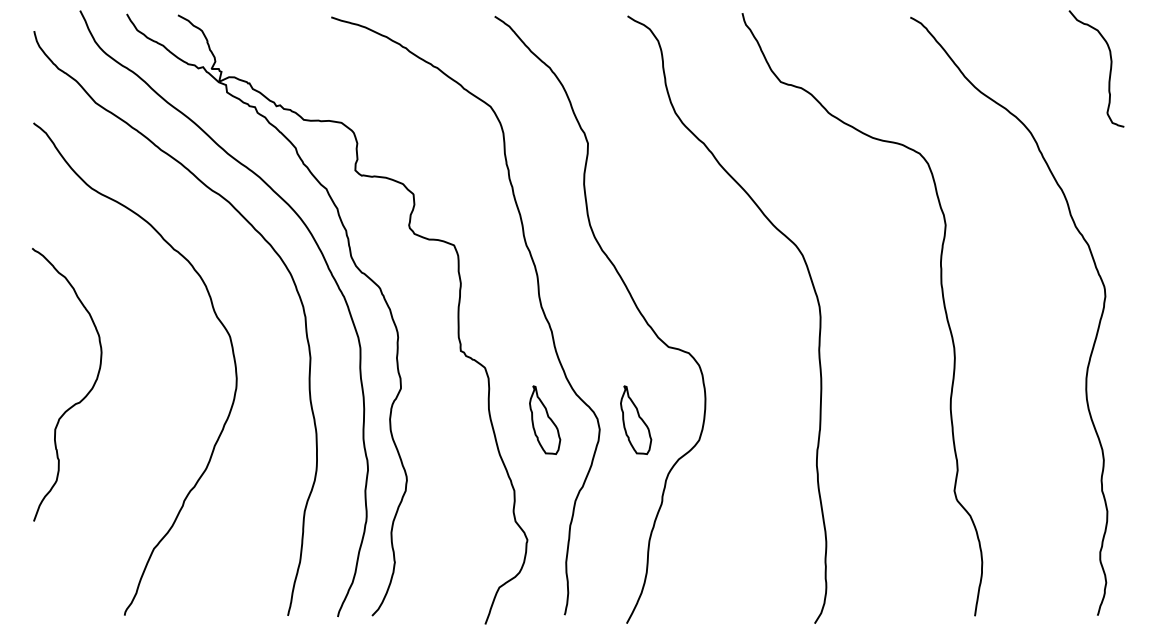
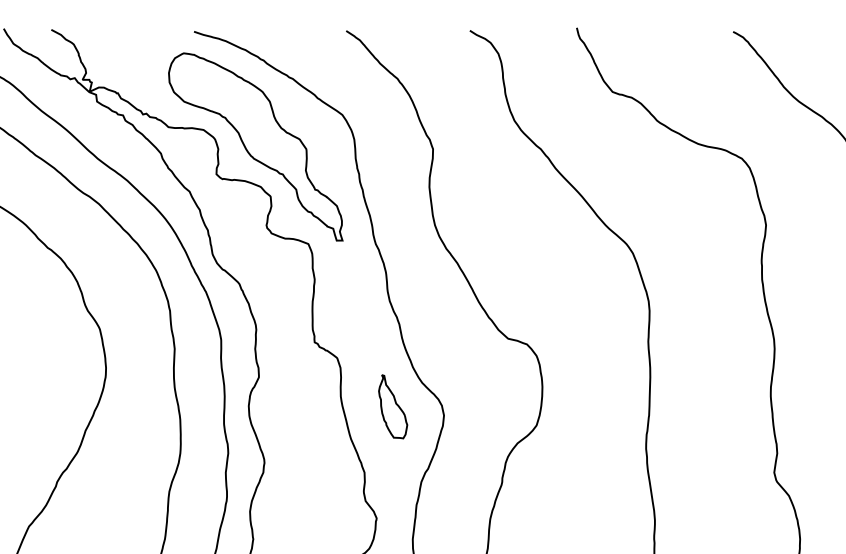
part: (397, 140) -> (255, 146), added
part: (636, 419) -> (478, 406), removed

